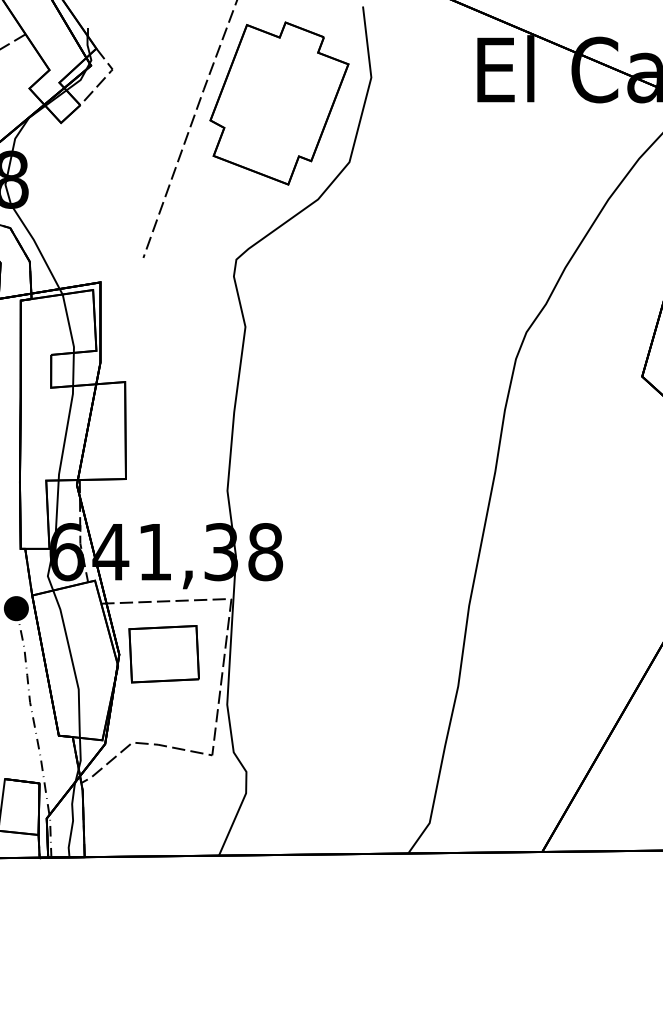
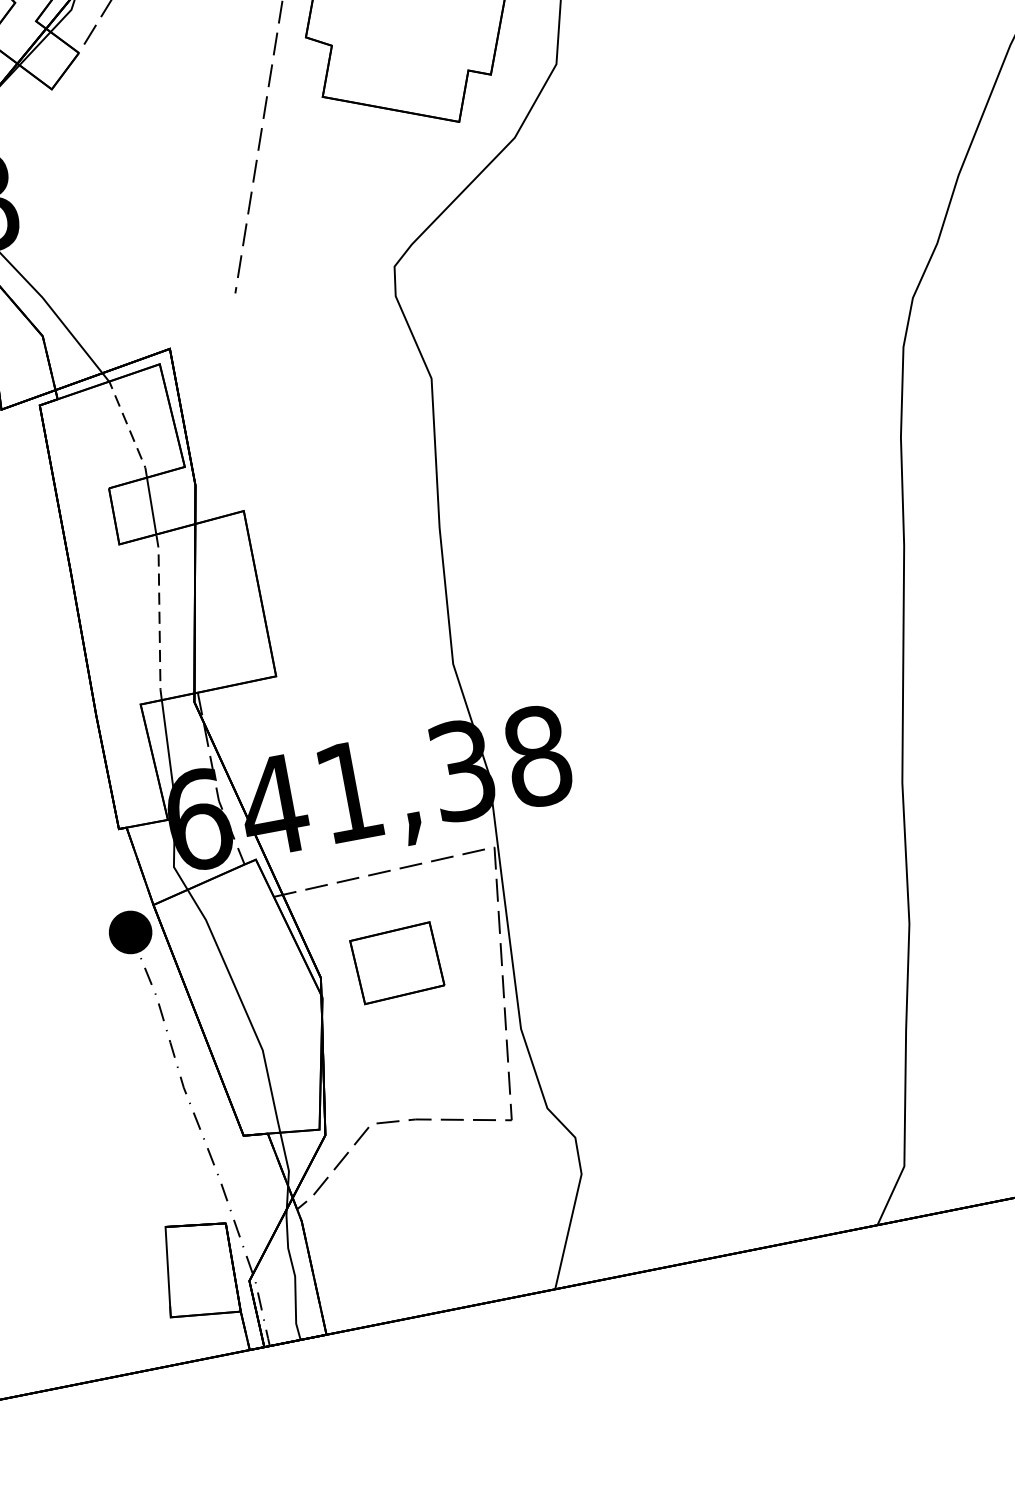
line: (68, 322) -> (128, 427), solid -> dashed
line: (66, 433) -> (160, 617), solid -> dashed
part: (163, 654) -> (396, 963), size x0.7

